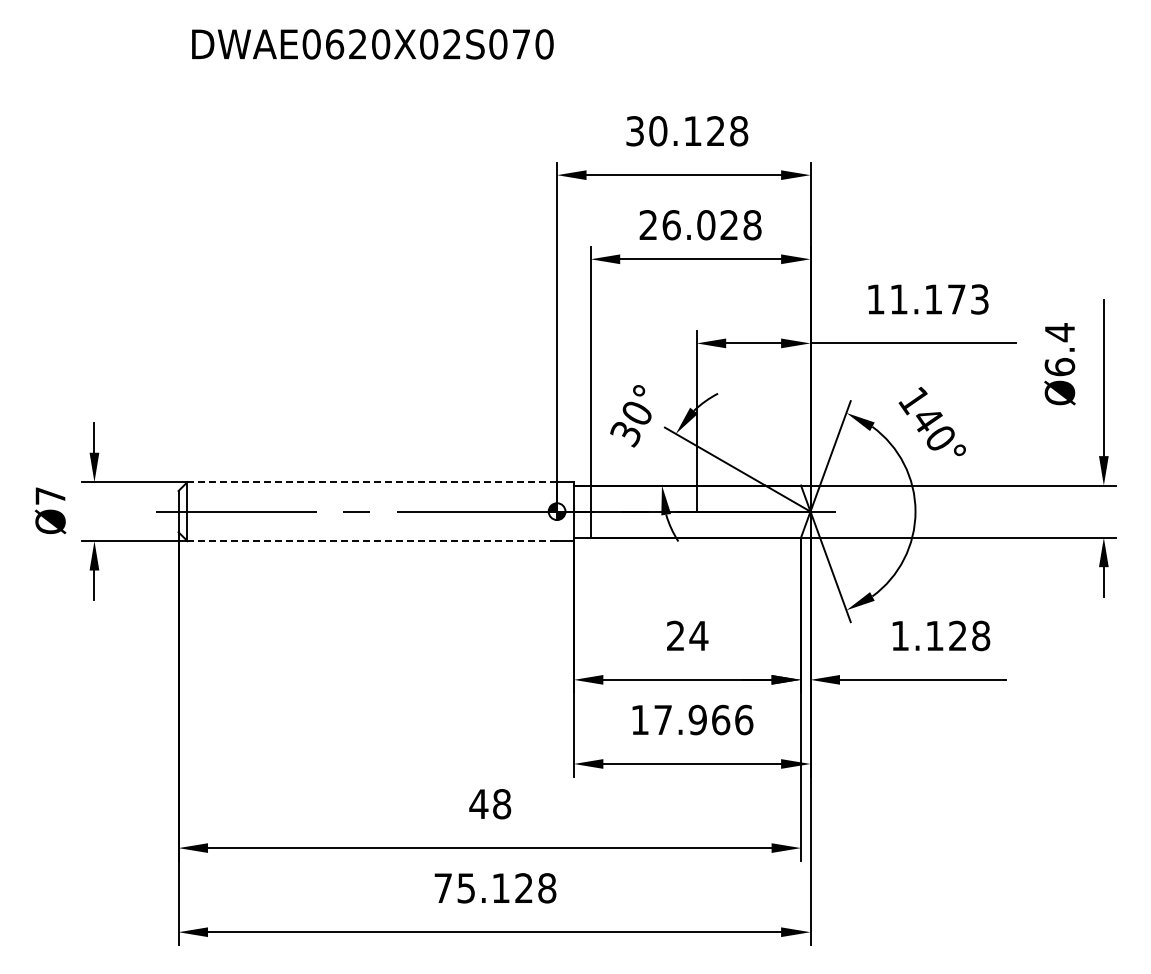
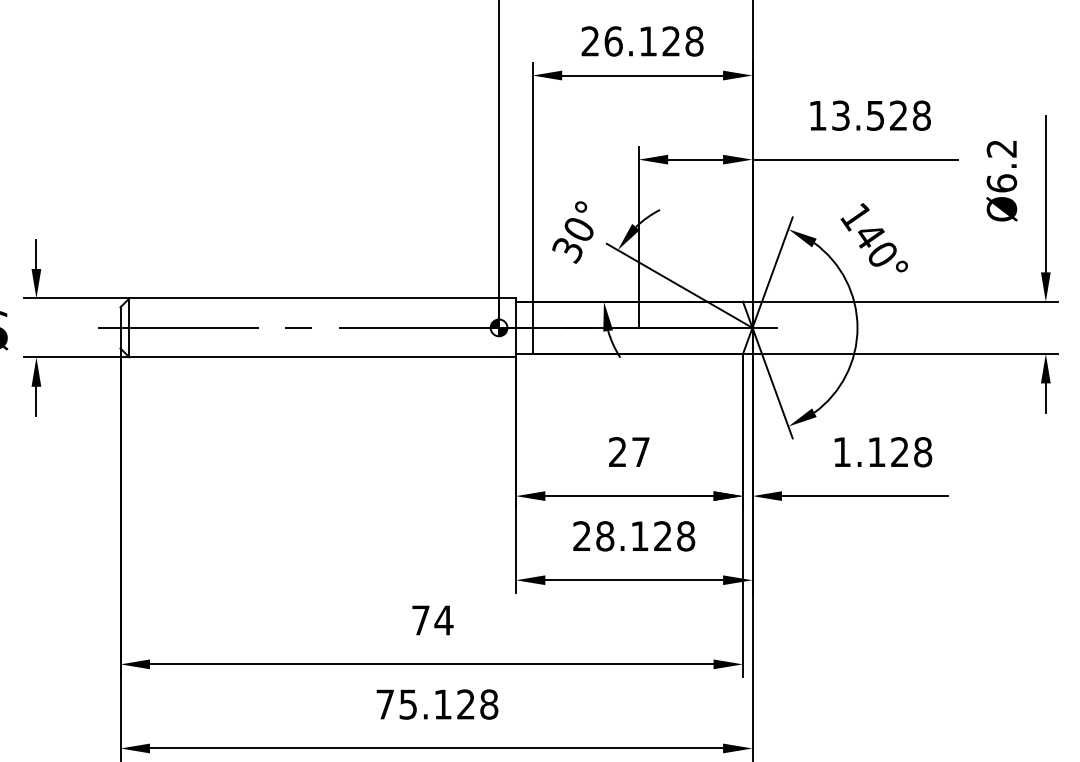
text: (706, 225) -> (648, 41), 26.028 -> 26.128
text: (939, 299) -> (881, 115), 11.173 -> 13.528
text: (1059, 332) -> (1001, 148), Ø6.4 -> Ø6.2
line: (372, 482) -> (314, 298), dashed -> solid
line: (372, 541) -> (314, 357), dashed -> solid
text: (698, 635) -> (640, 451), 24 -> 27
text: (692, 719) -> (634, 535), 17.966 -> 28.128
text: (490, 804) -> (432, 620), 48 -> 74

